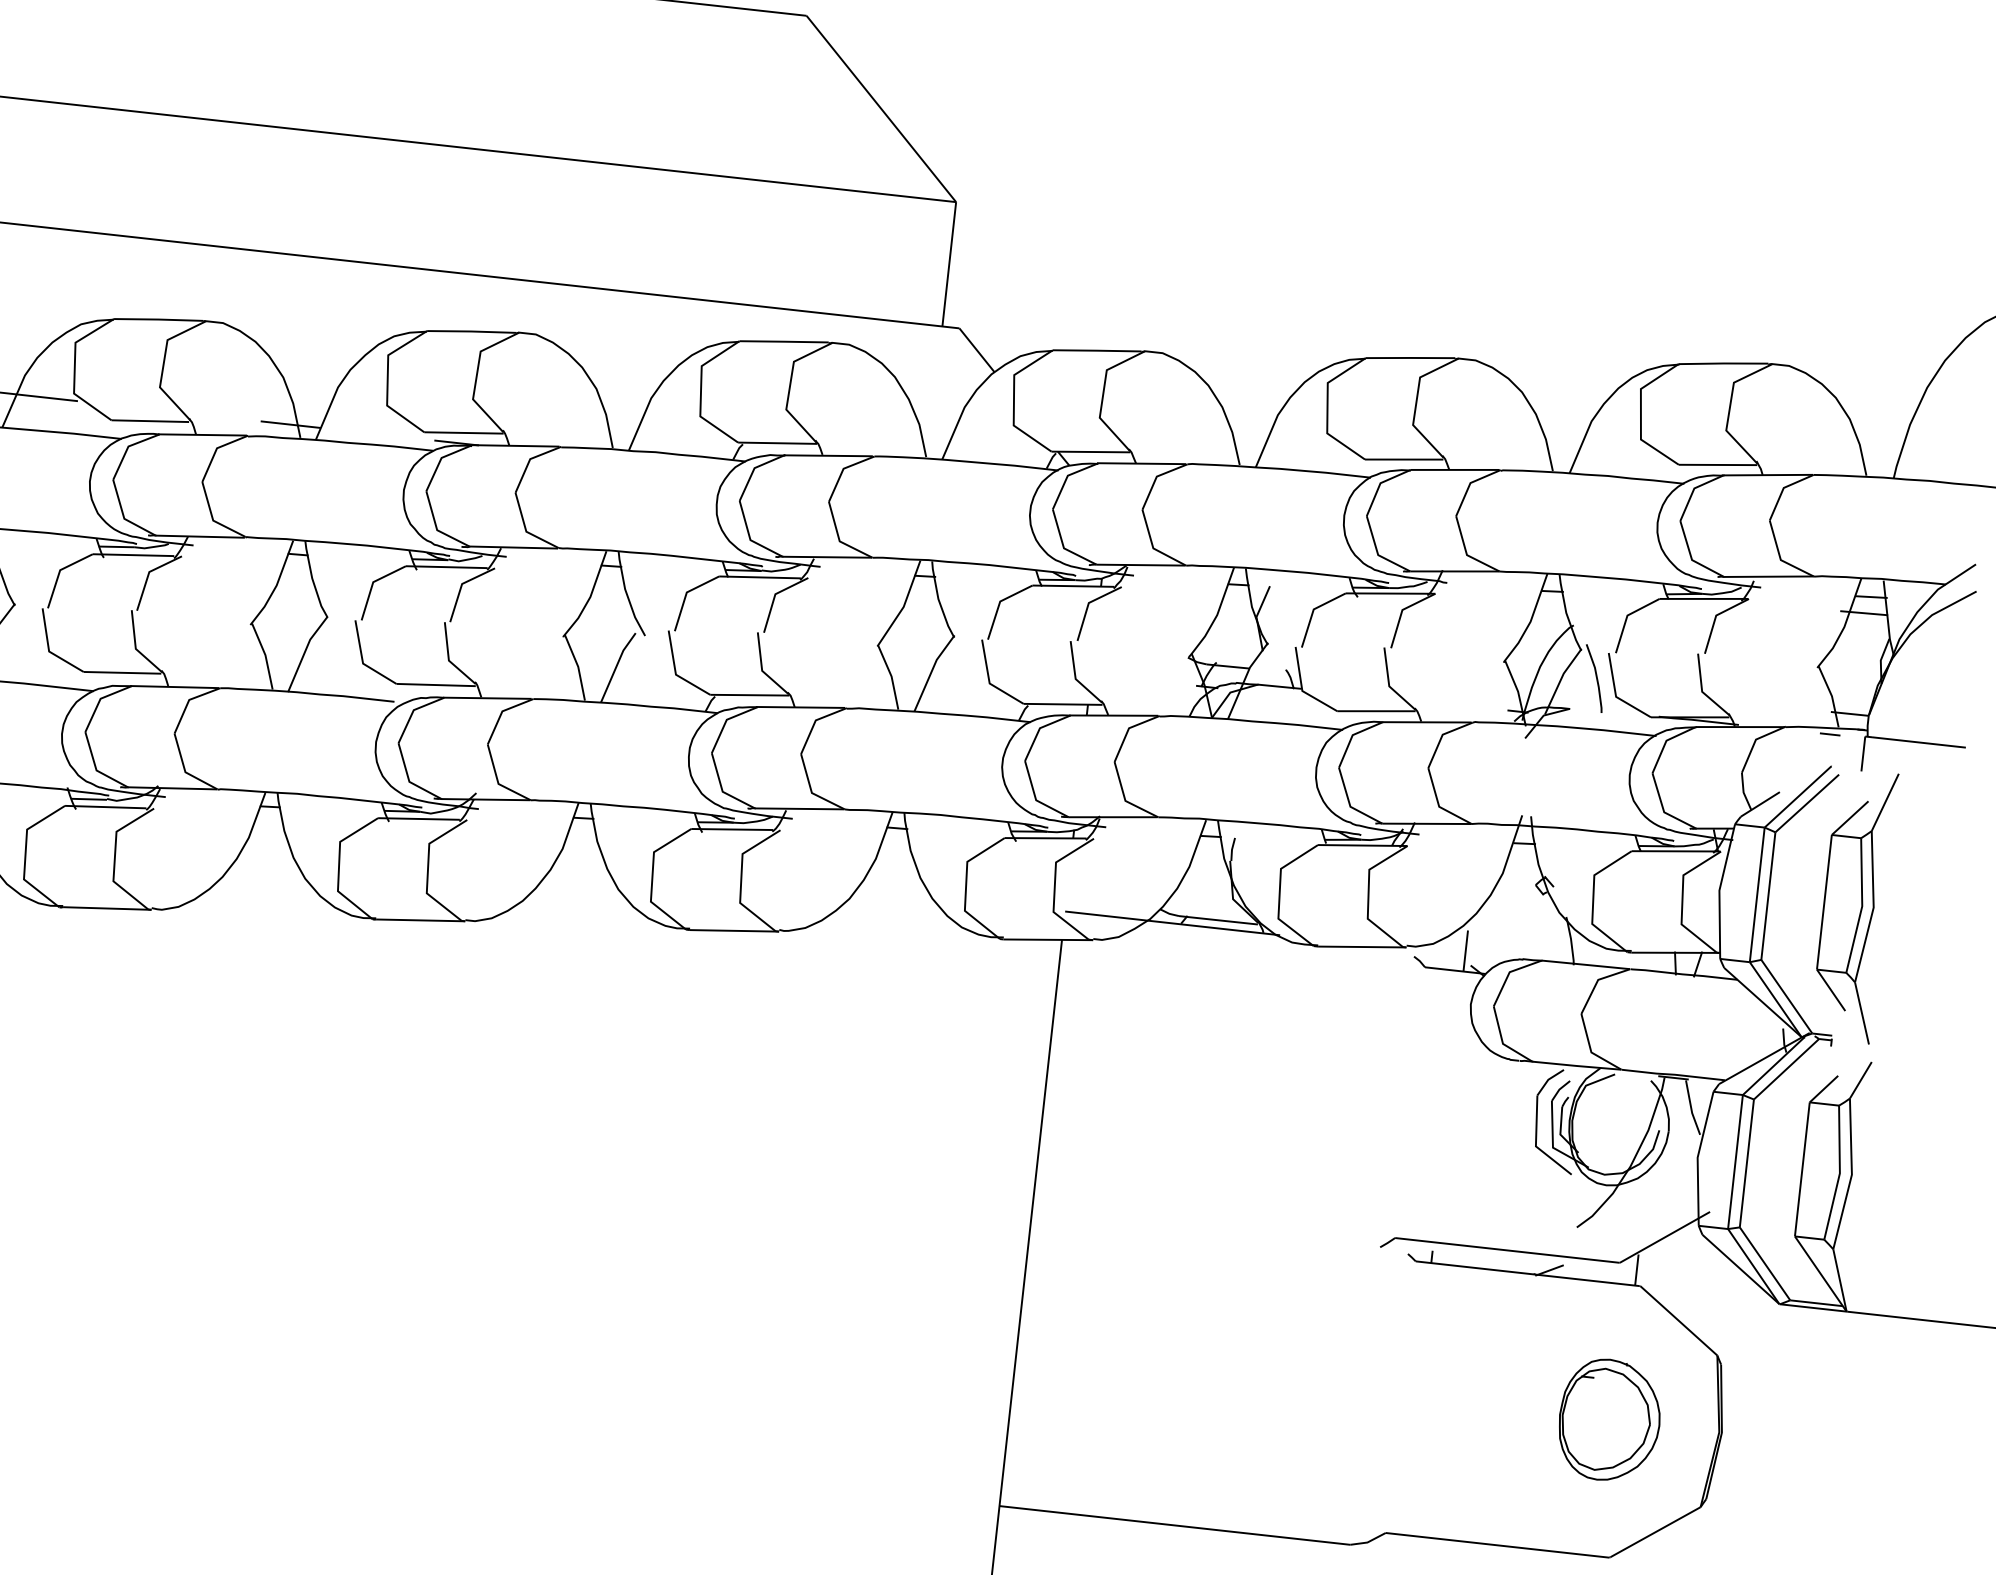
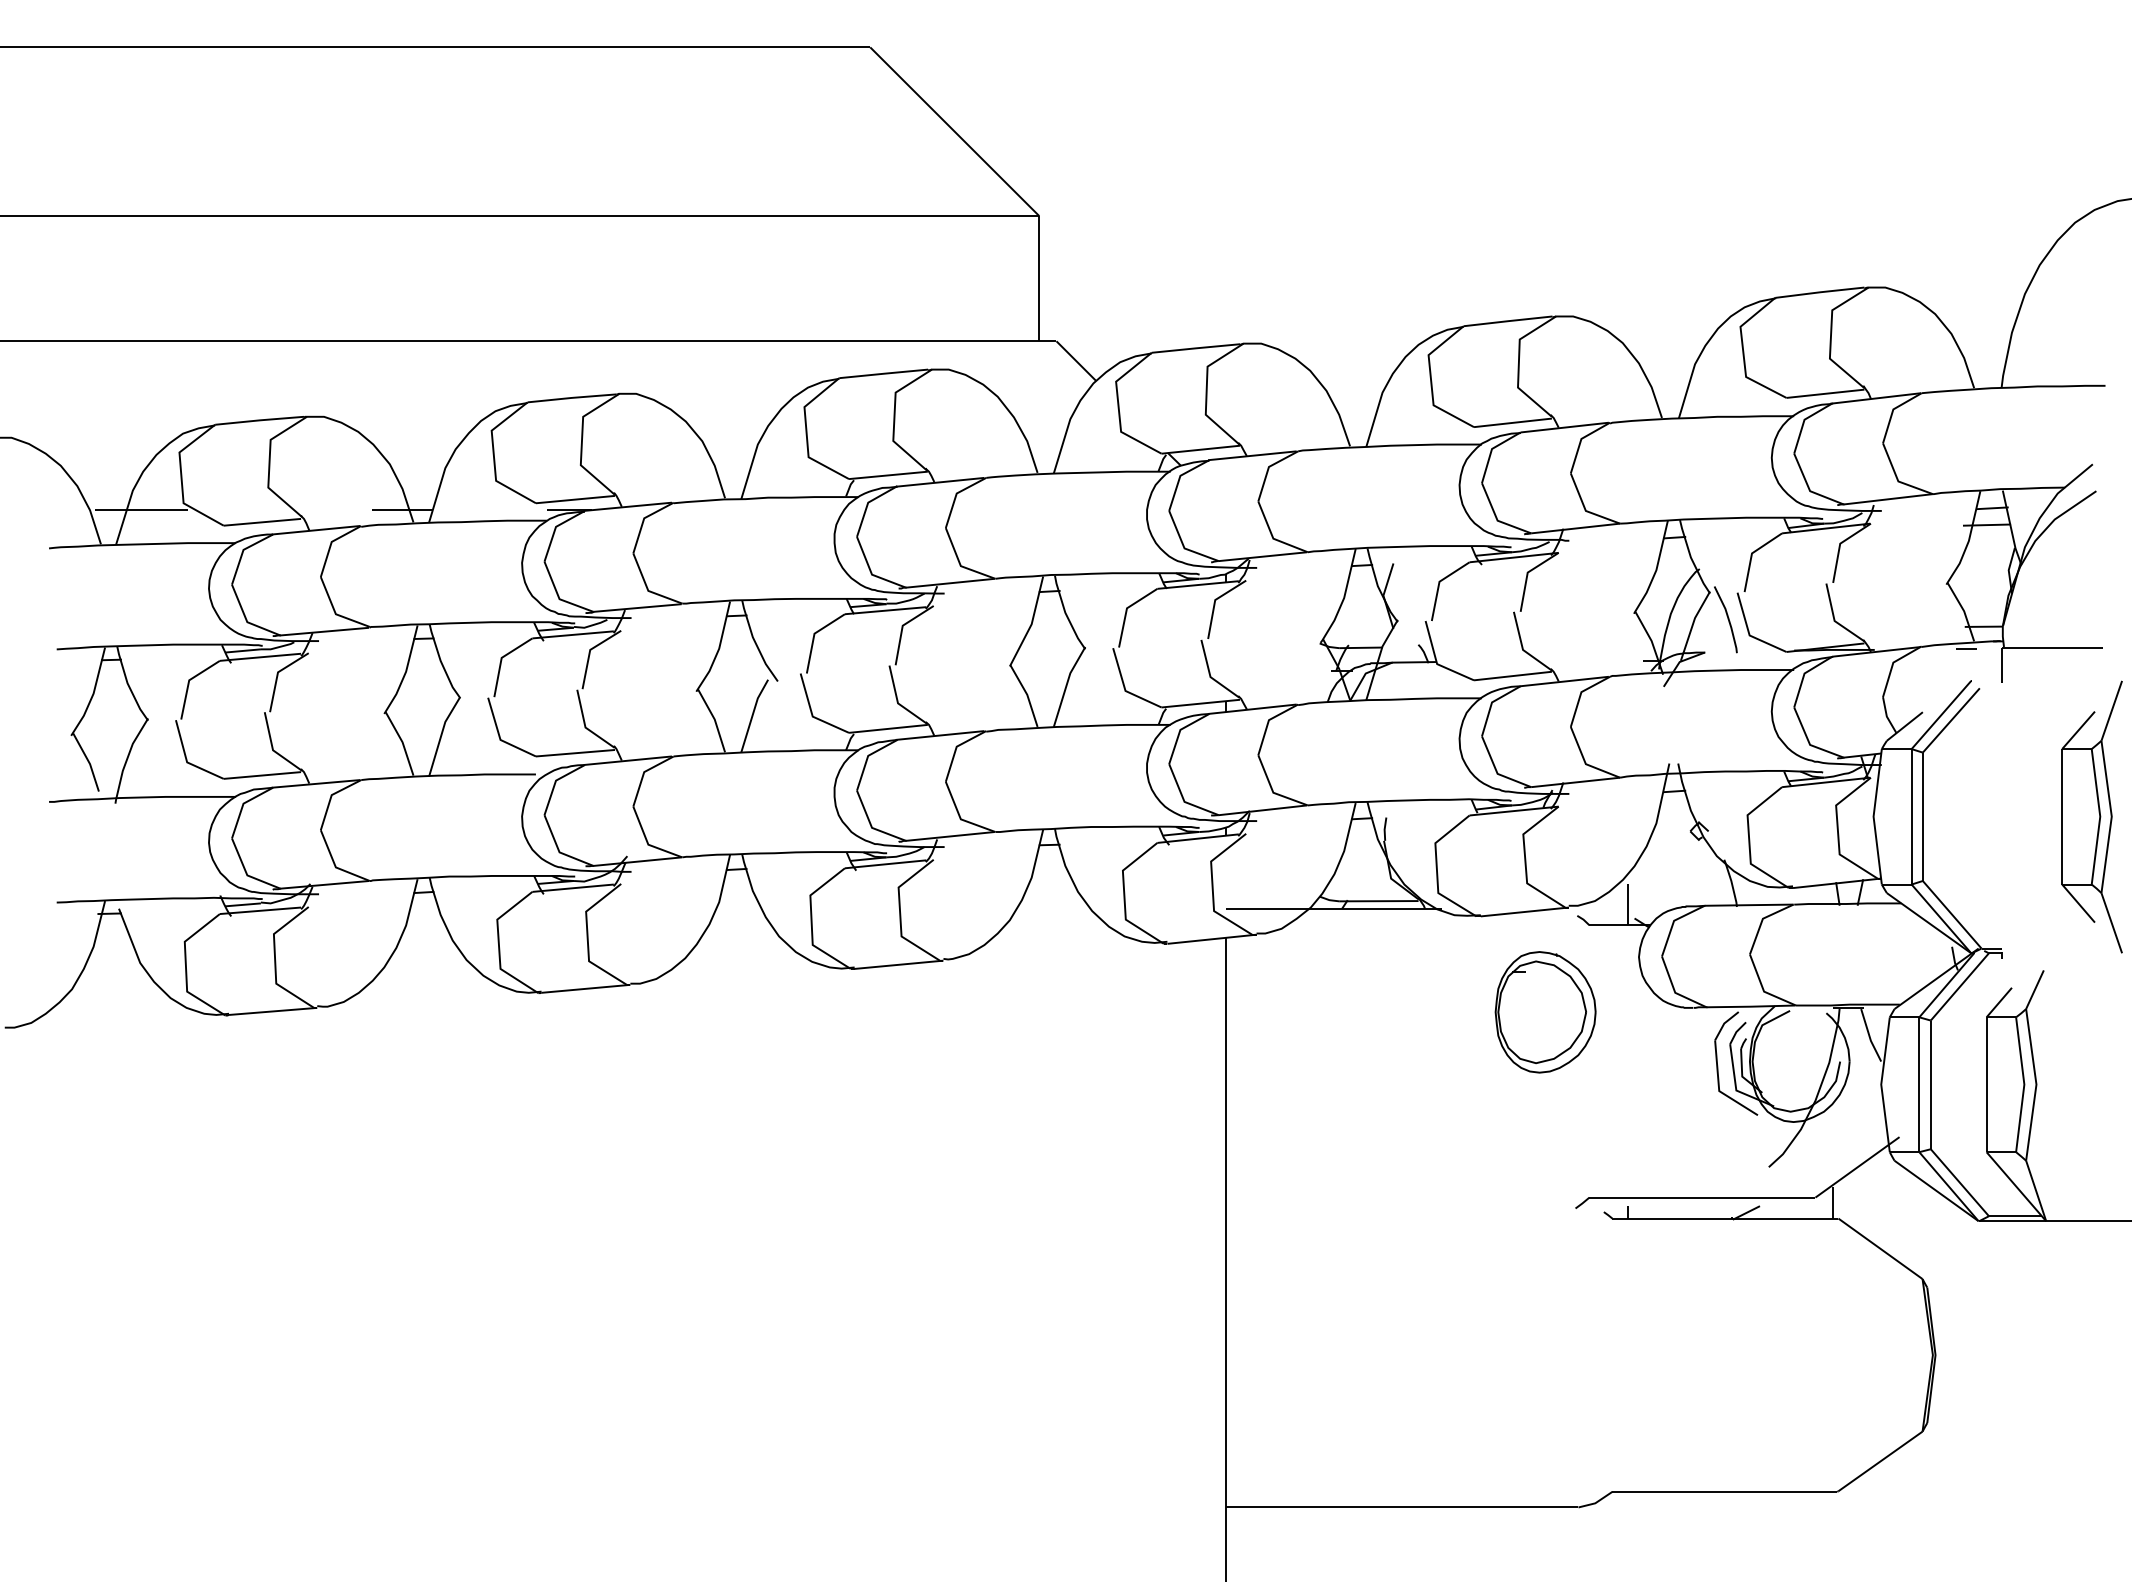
part: (1853, 905) -> (2091, 816), moved
part: (1609, 1420) -> (1545, 1012), moved

